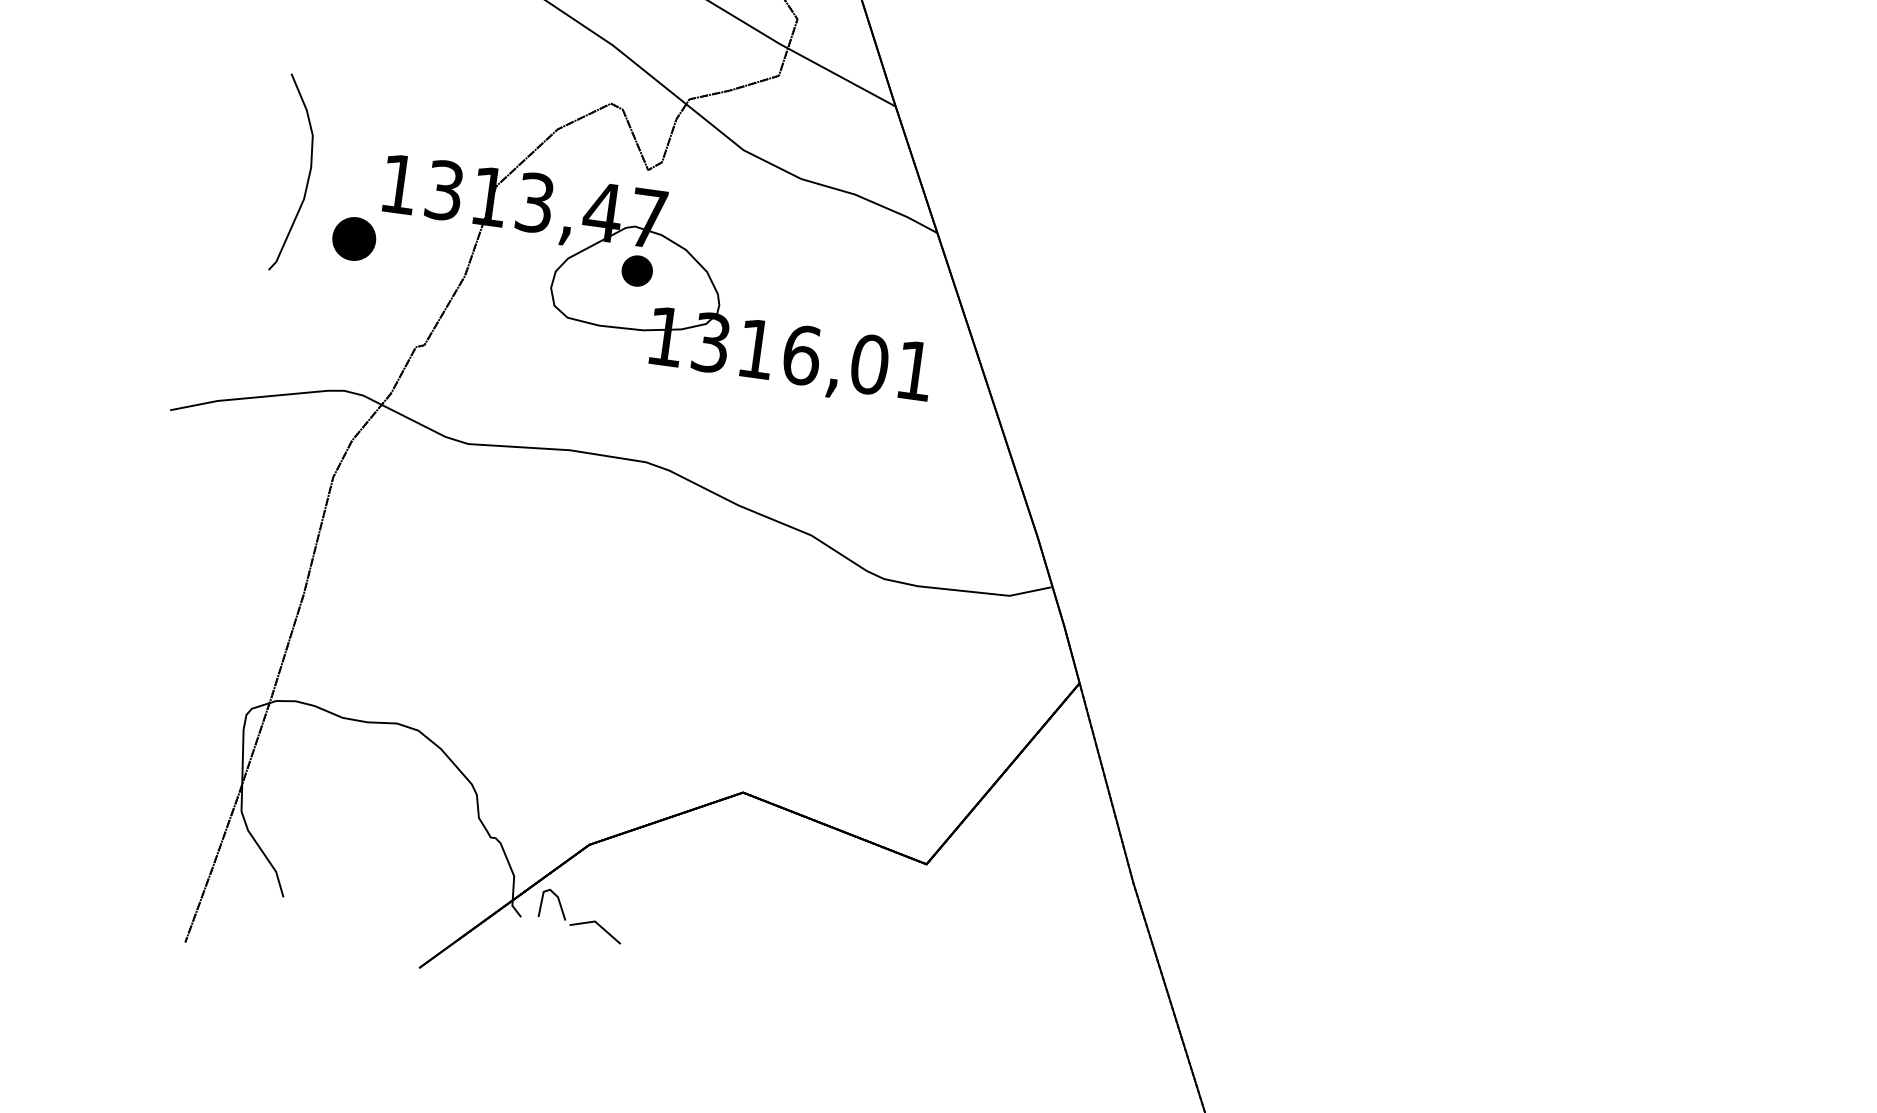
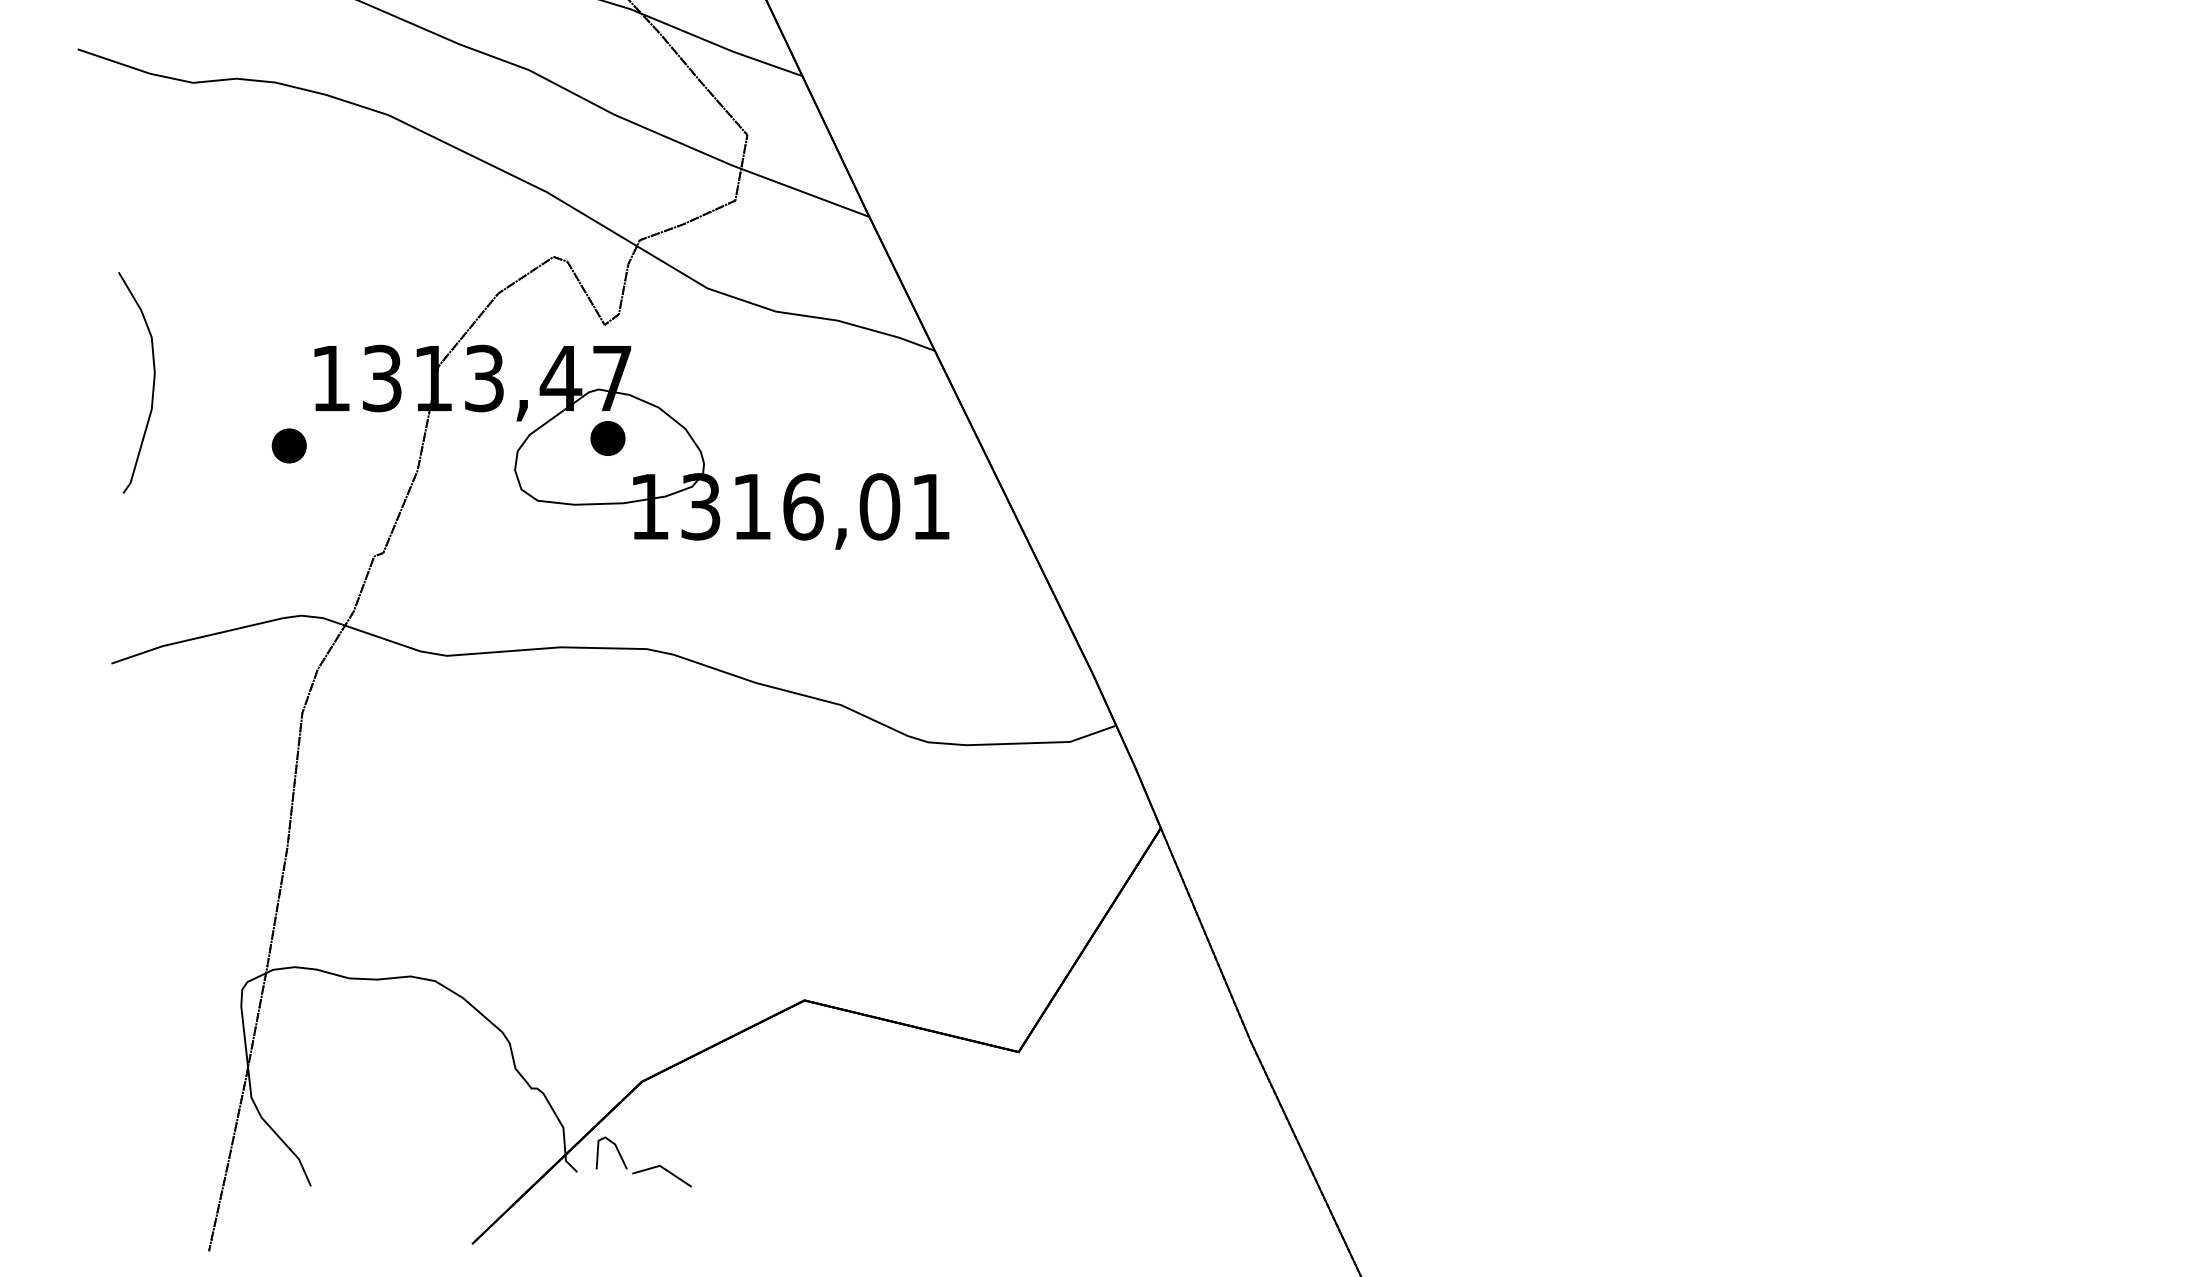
curve: (307, 178) -> (152, 385), moved
part: (353, 238) -> (288, 445), size x0.71

